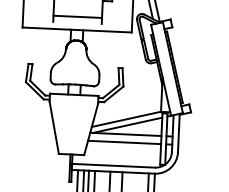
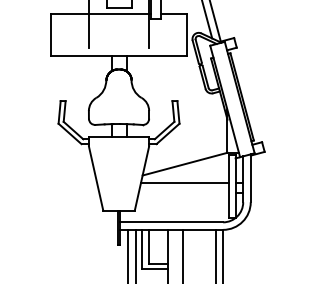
line: (77, 17) -> (118, 40), removed
line: (127, 125) -> (186, 171), removed
line: (124, 142) -> (183, 192), removed

